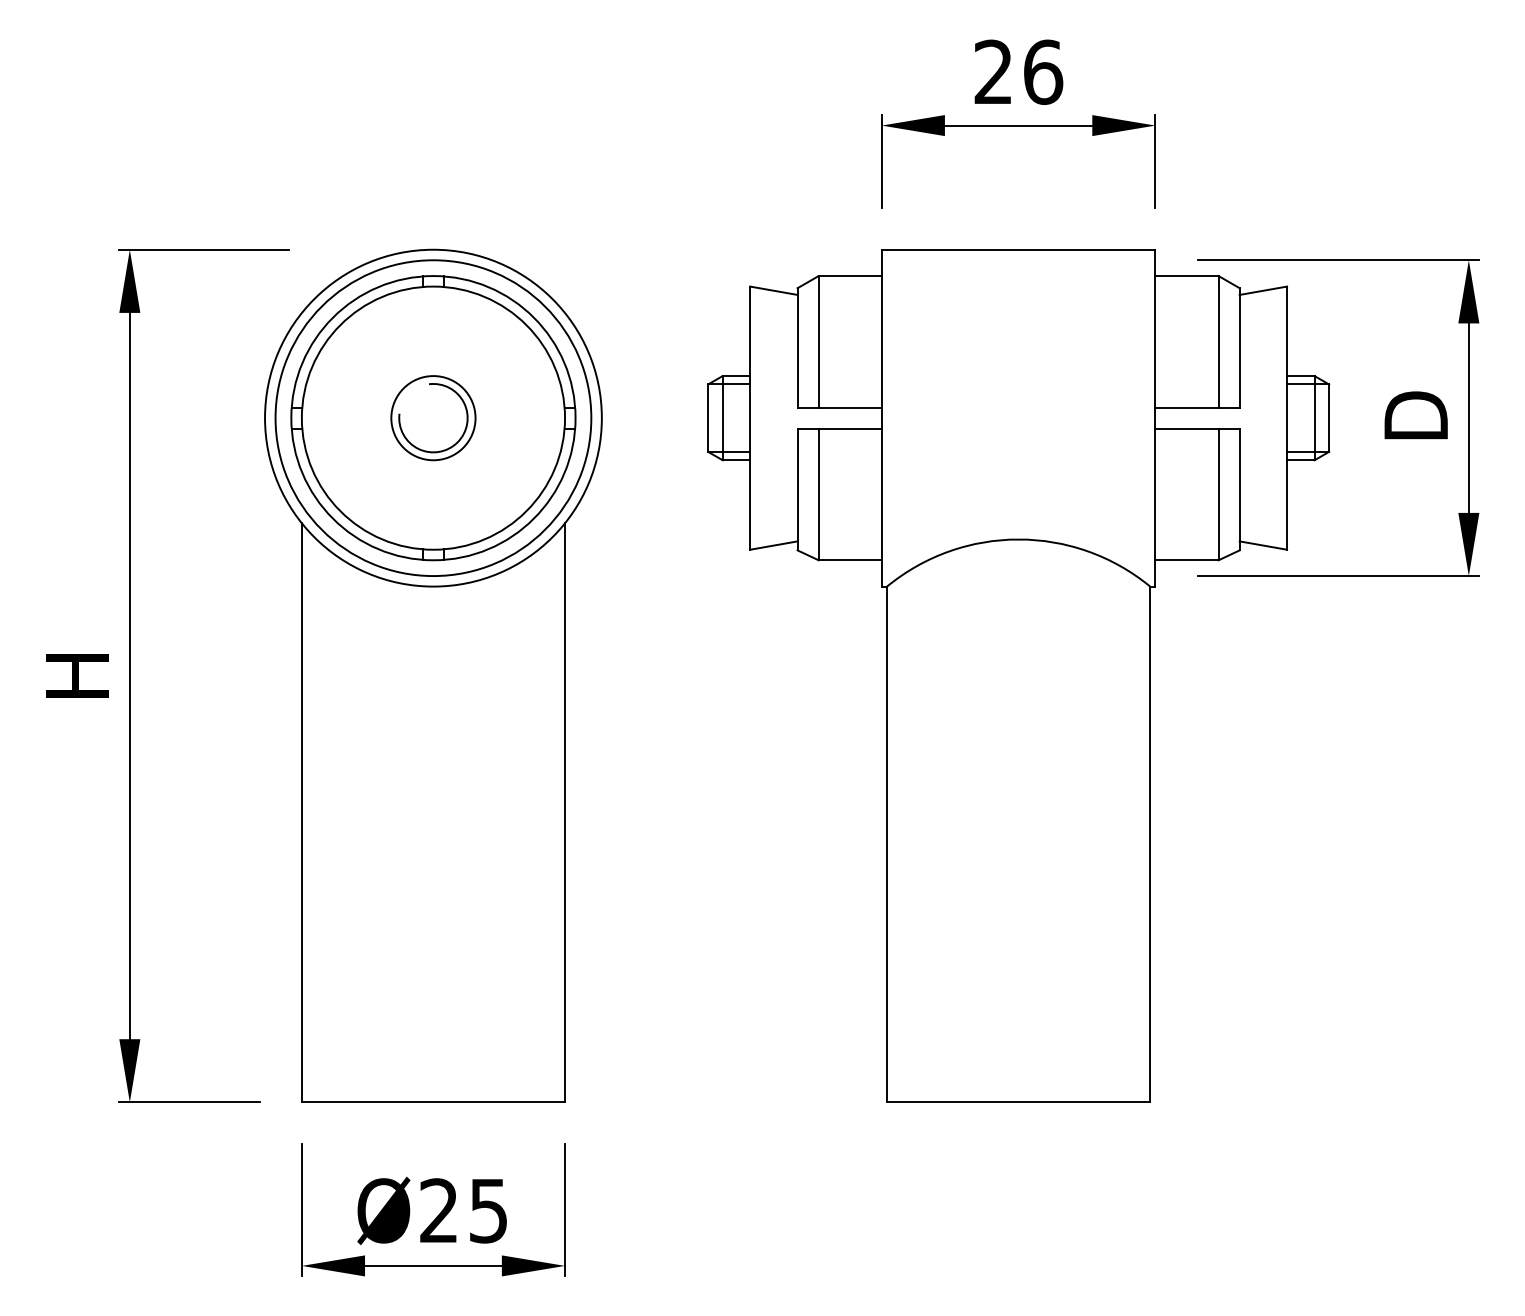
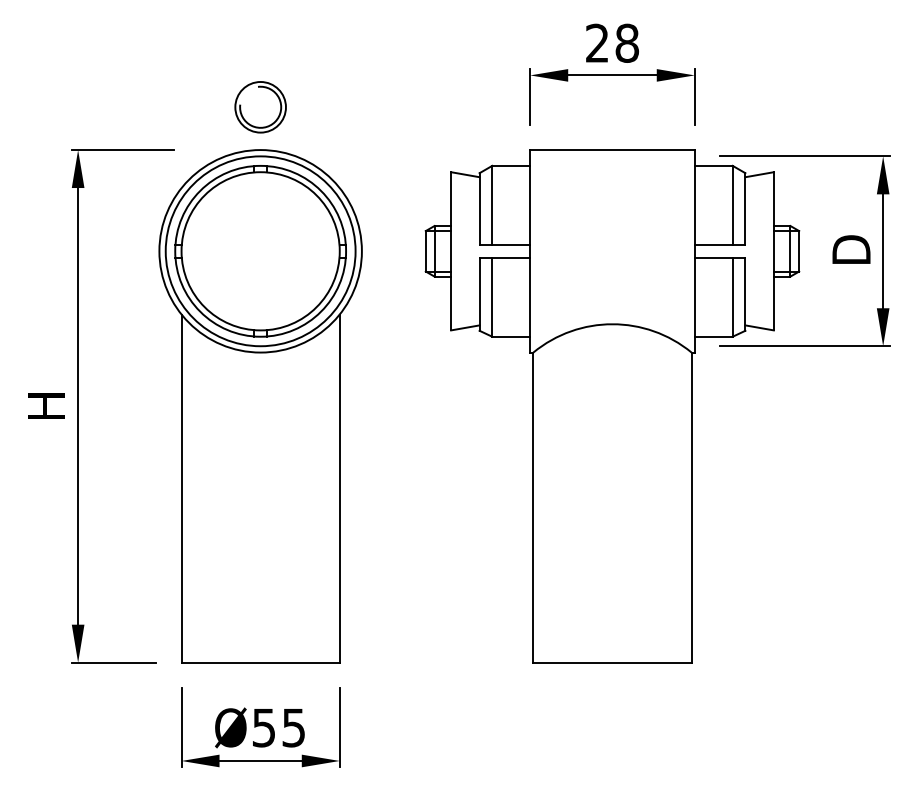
text: (1043, 70) -> (627, 42), 26 -> 28
part: (433, 418) -> (260, 107), moved
text: (438, 1210) -> (263, 727), Ø25 -> Ø55

